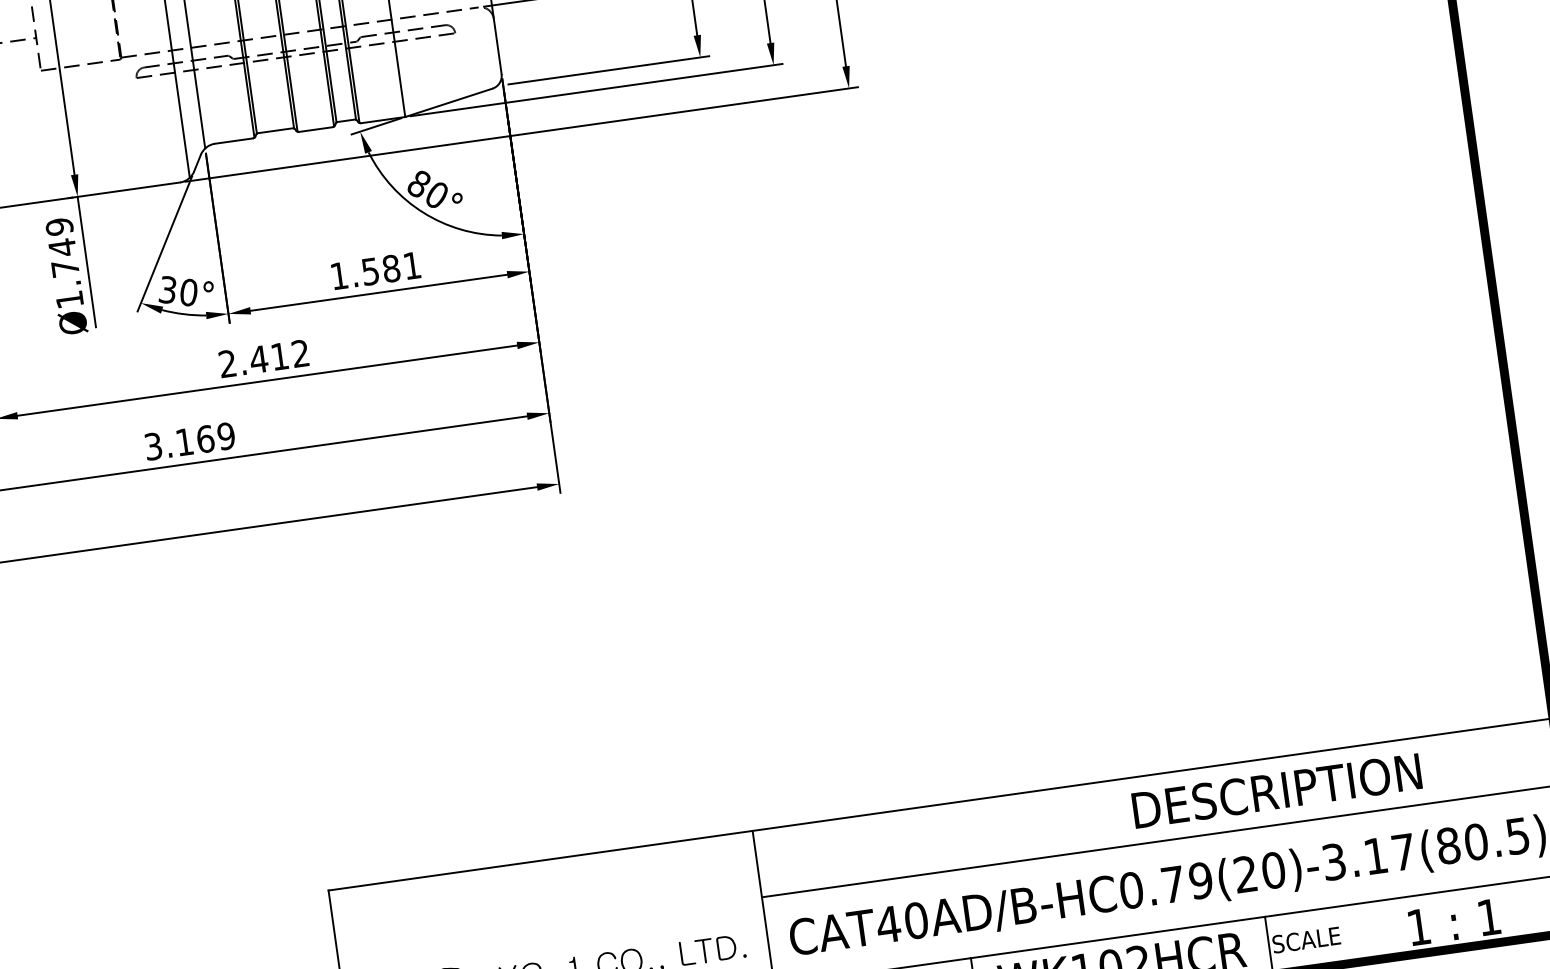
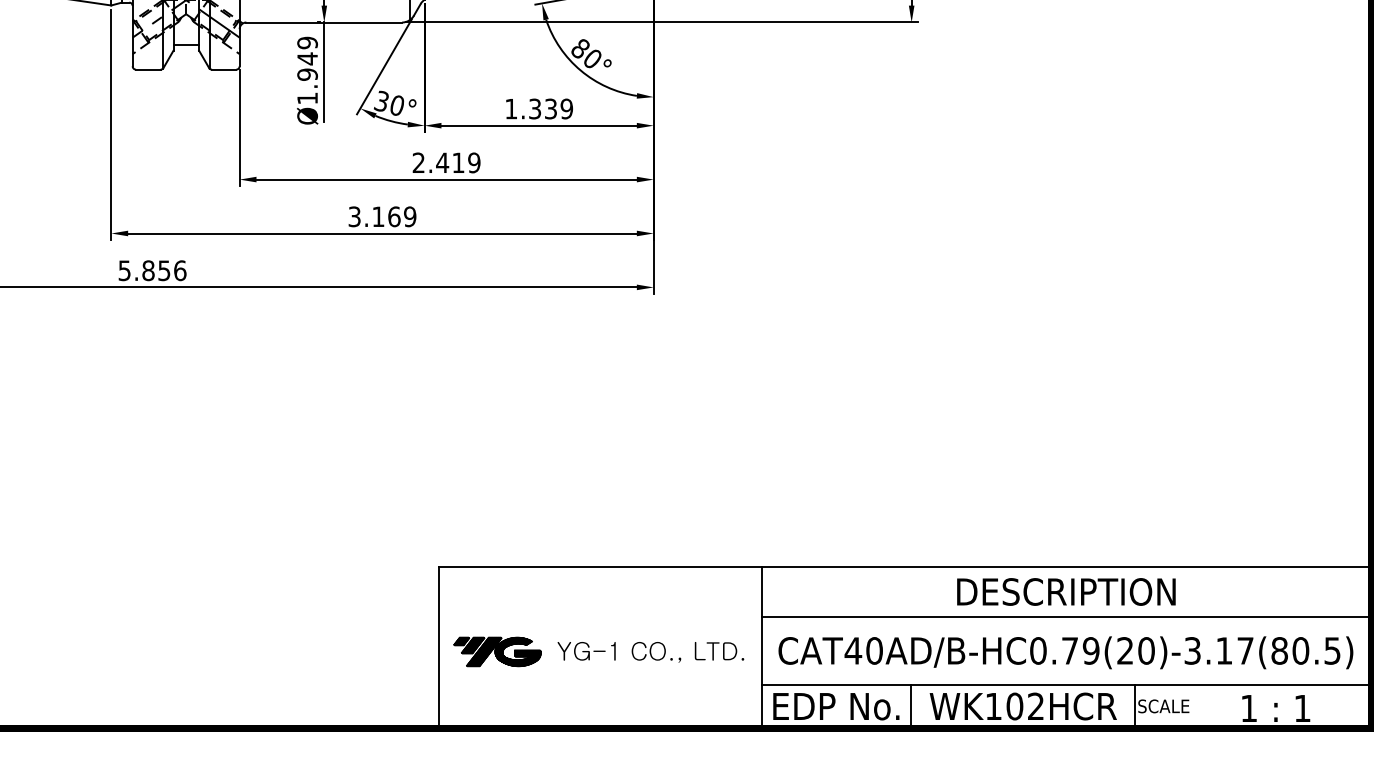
text: (65, 268) -> (307, 74), Ø1.749 -> Ø1.949
text: (390, 268) -> (550, 108), 1.581 -> 1.339
text: (300, 353) -> (474, 162), 2.412 -> 2.419
text: (1277, 790) -> (1066, 591), moved

